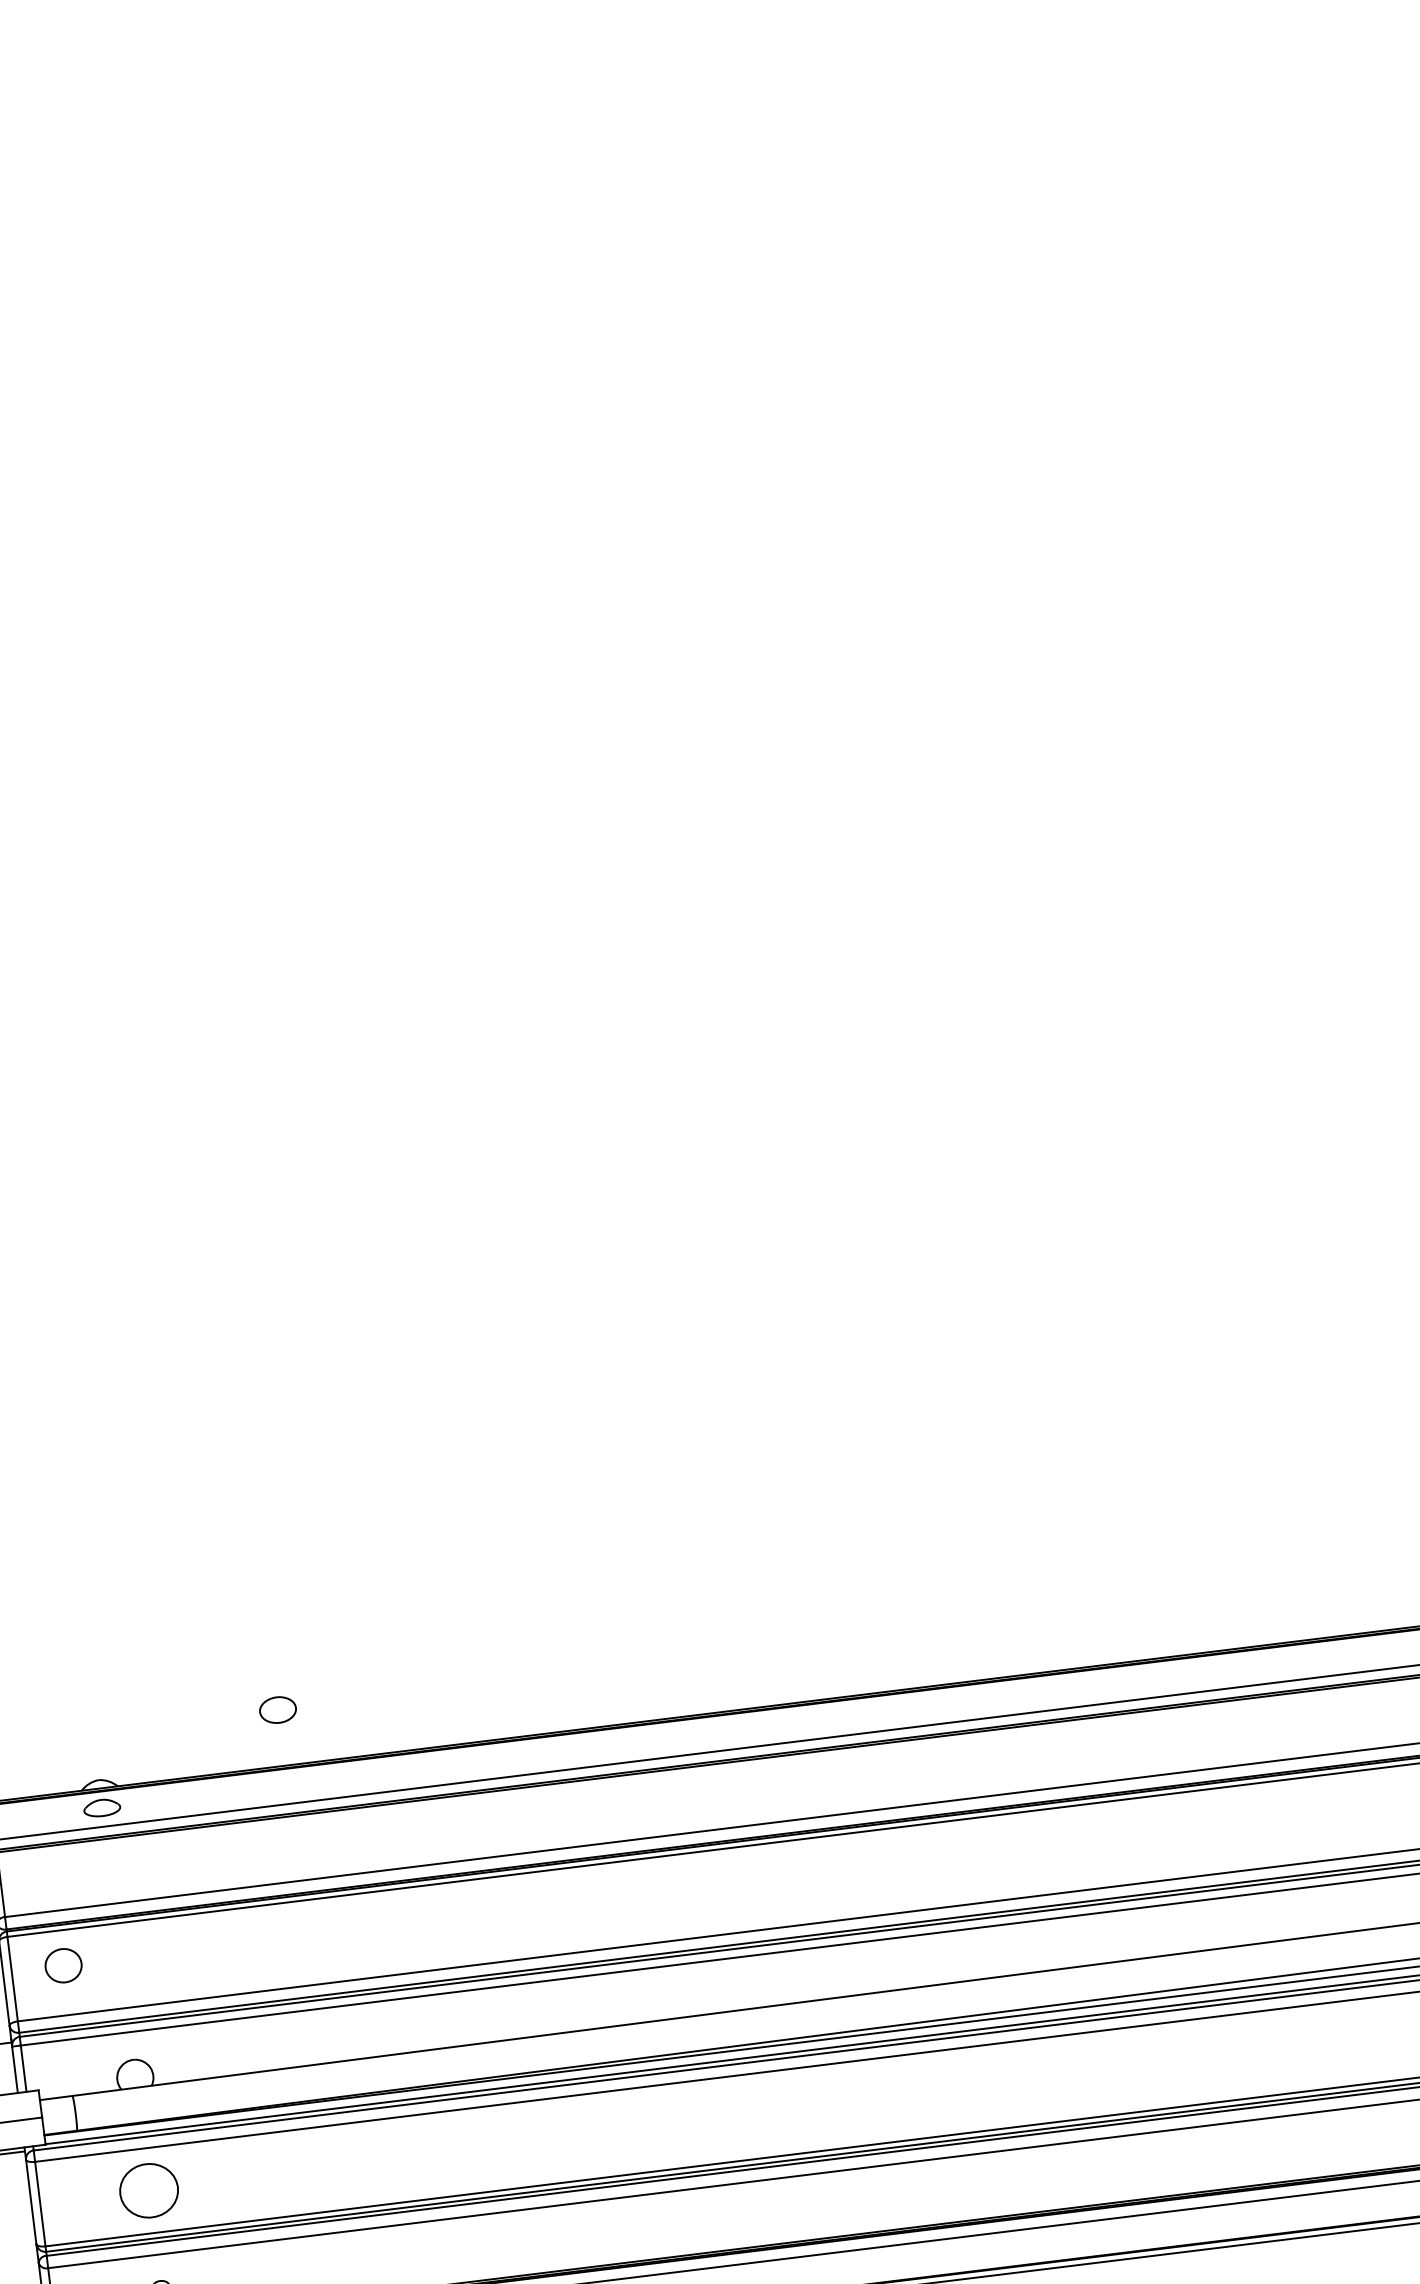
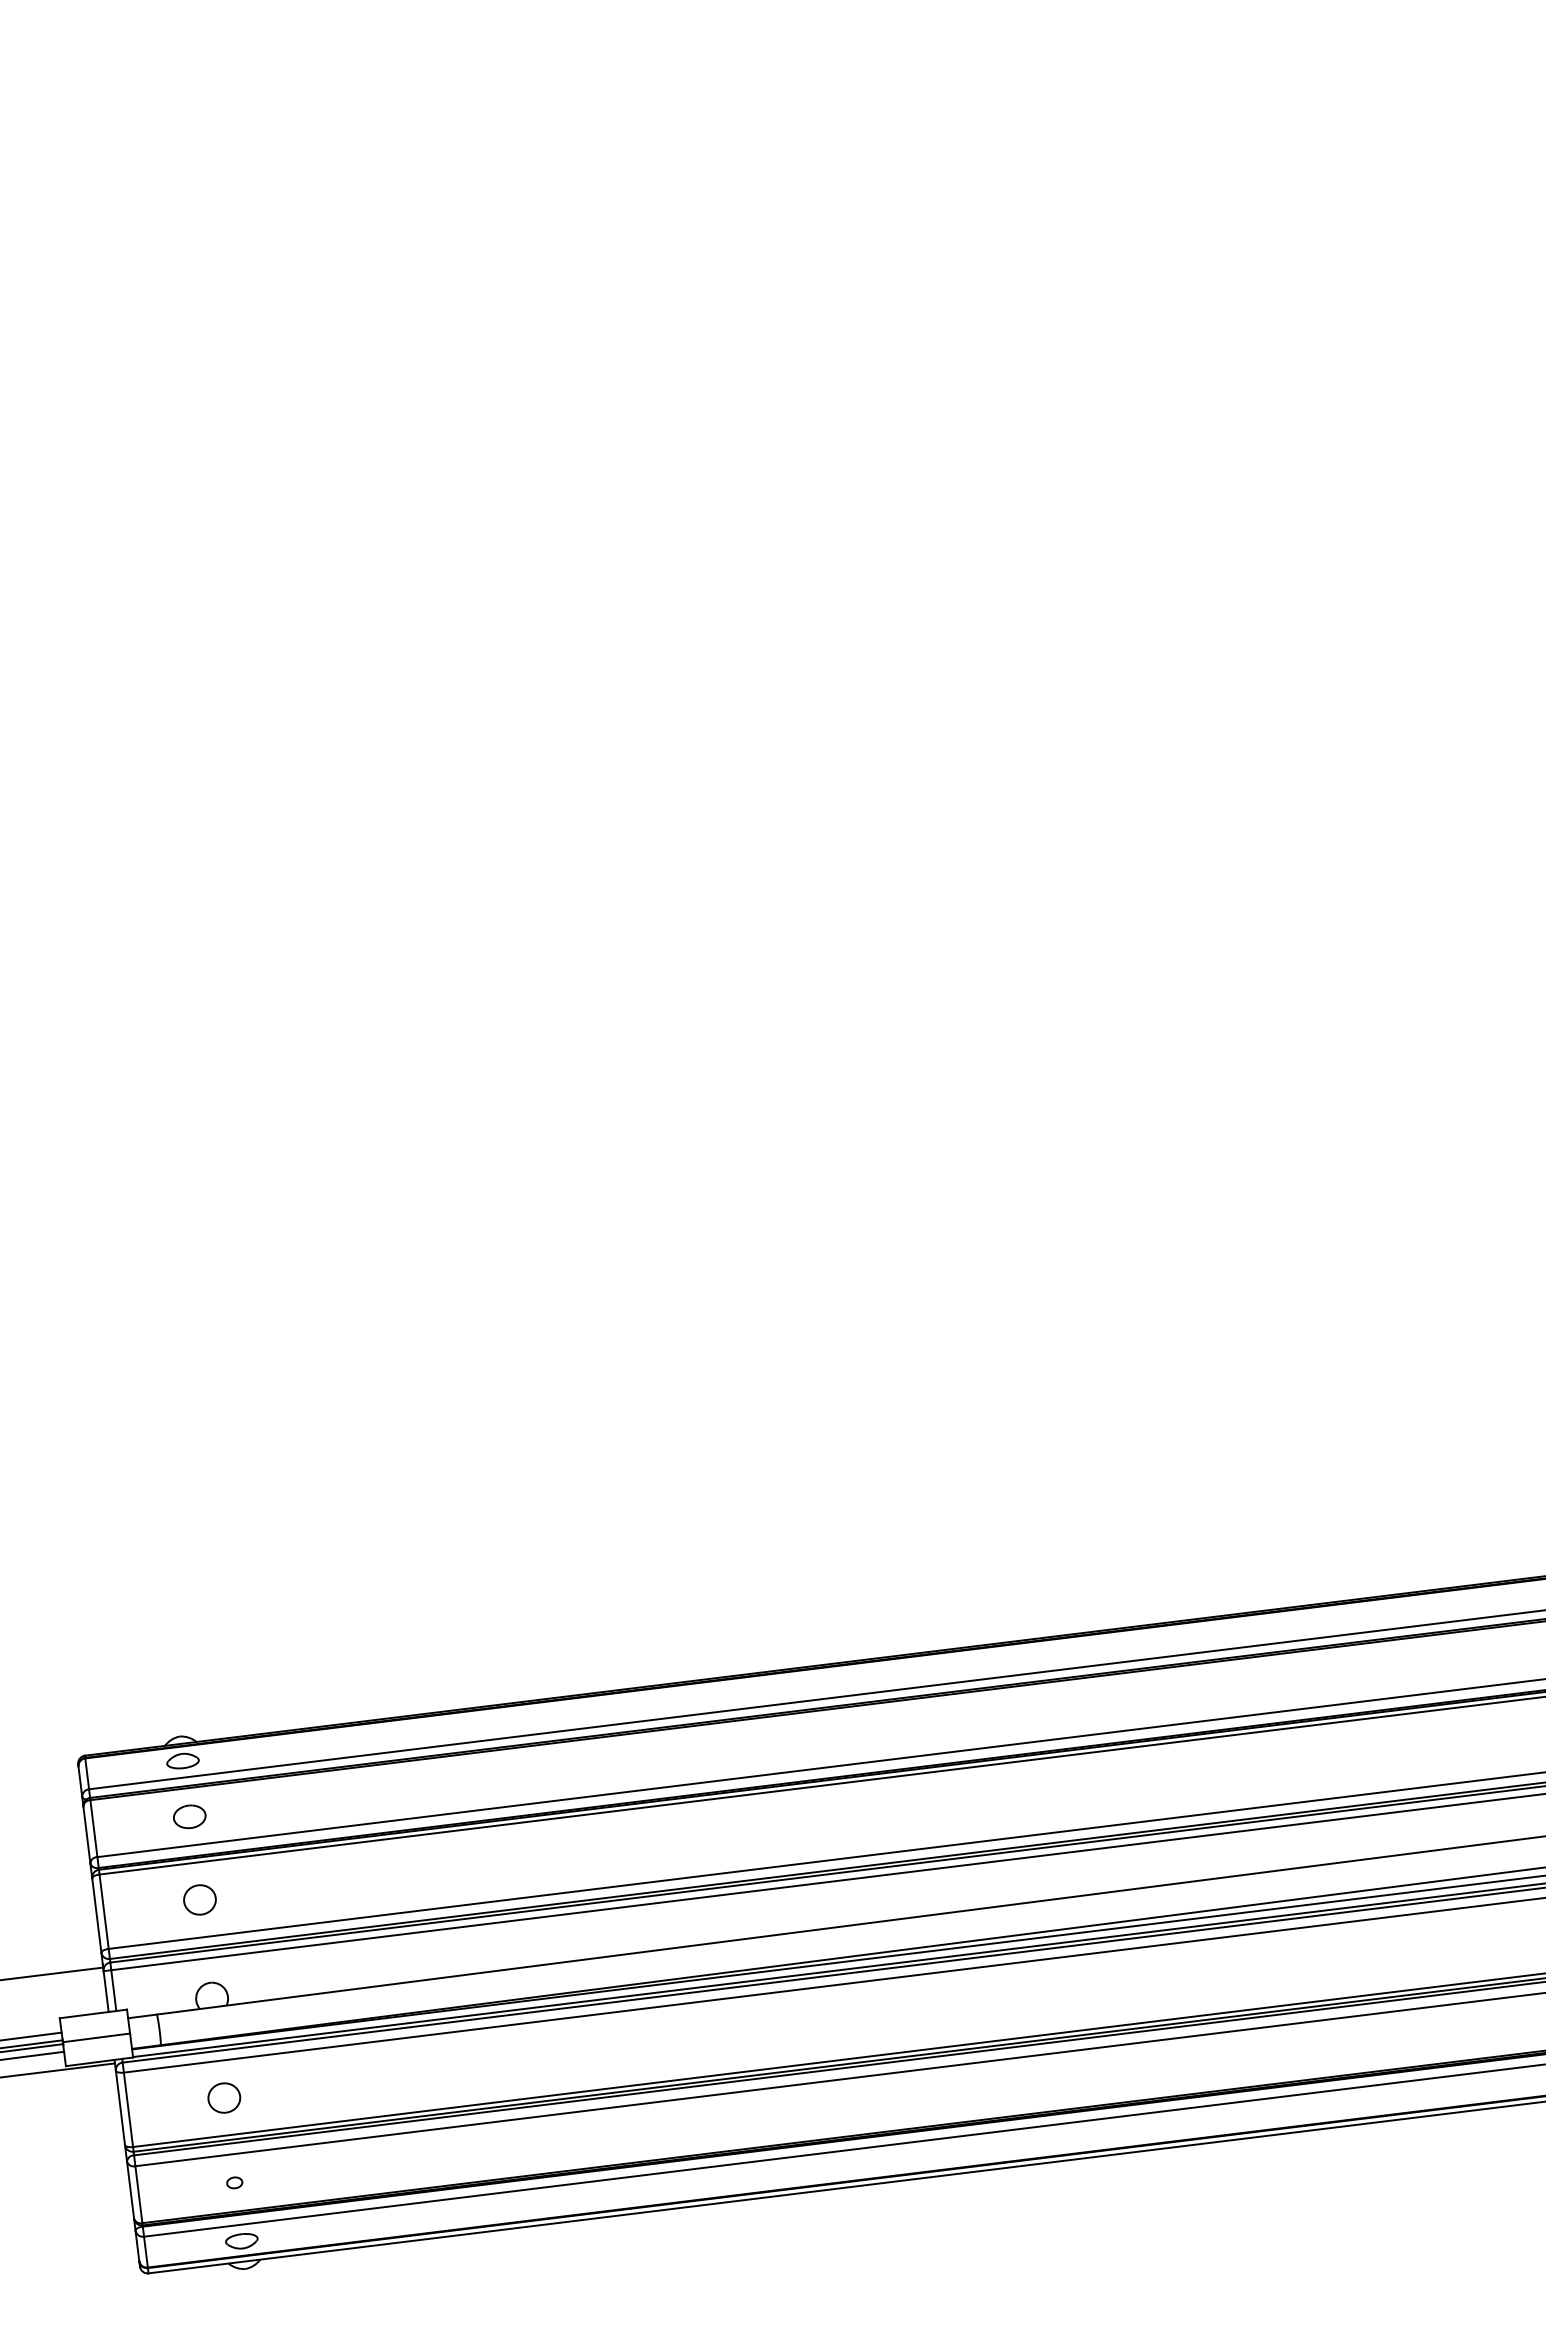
part: (277, 1709) -> (189, 1816), moved
part: (63, 1965) -> (199, 1899), moved
part: (149, 2190) -> (224, 2097), size x0.62

